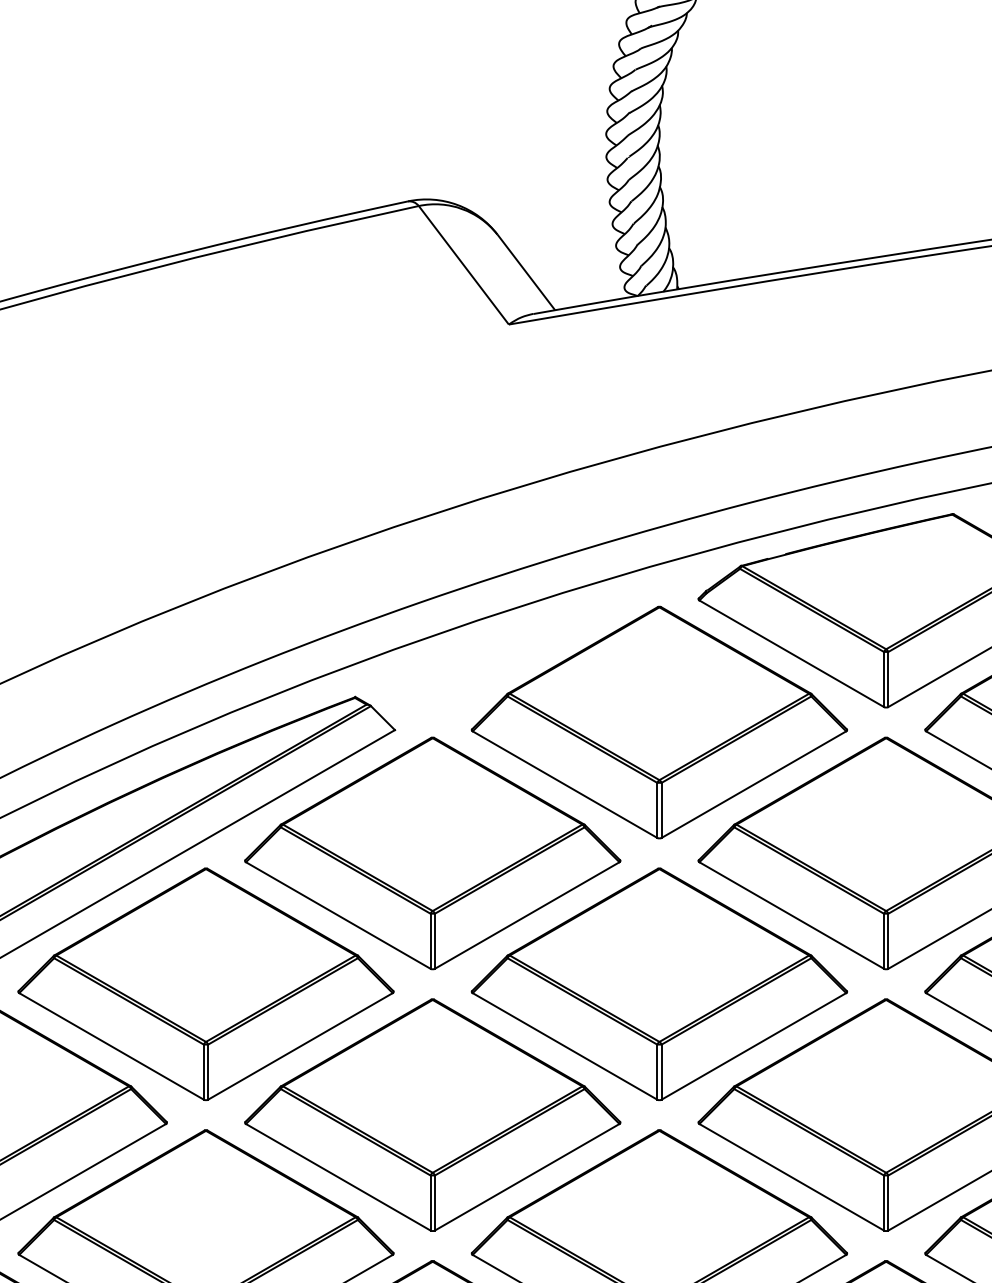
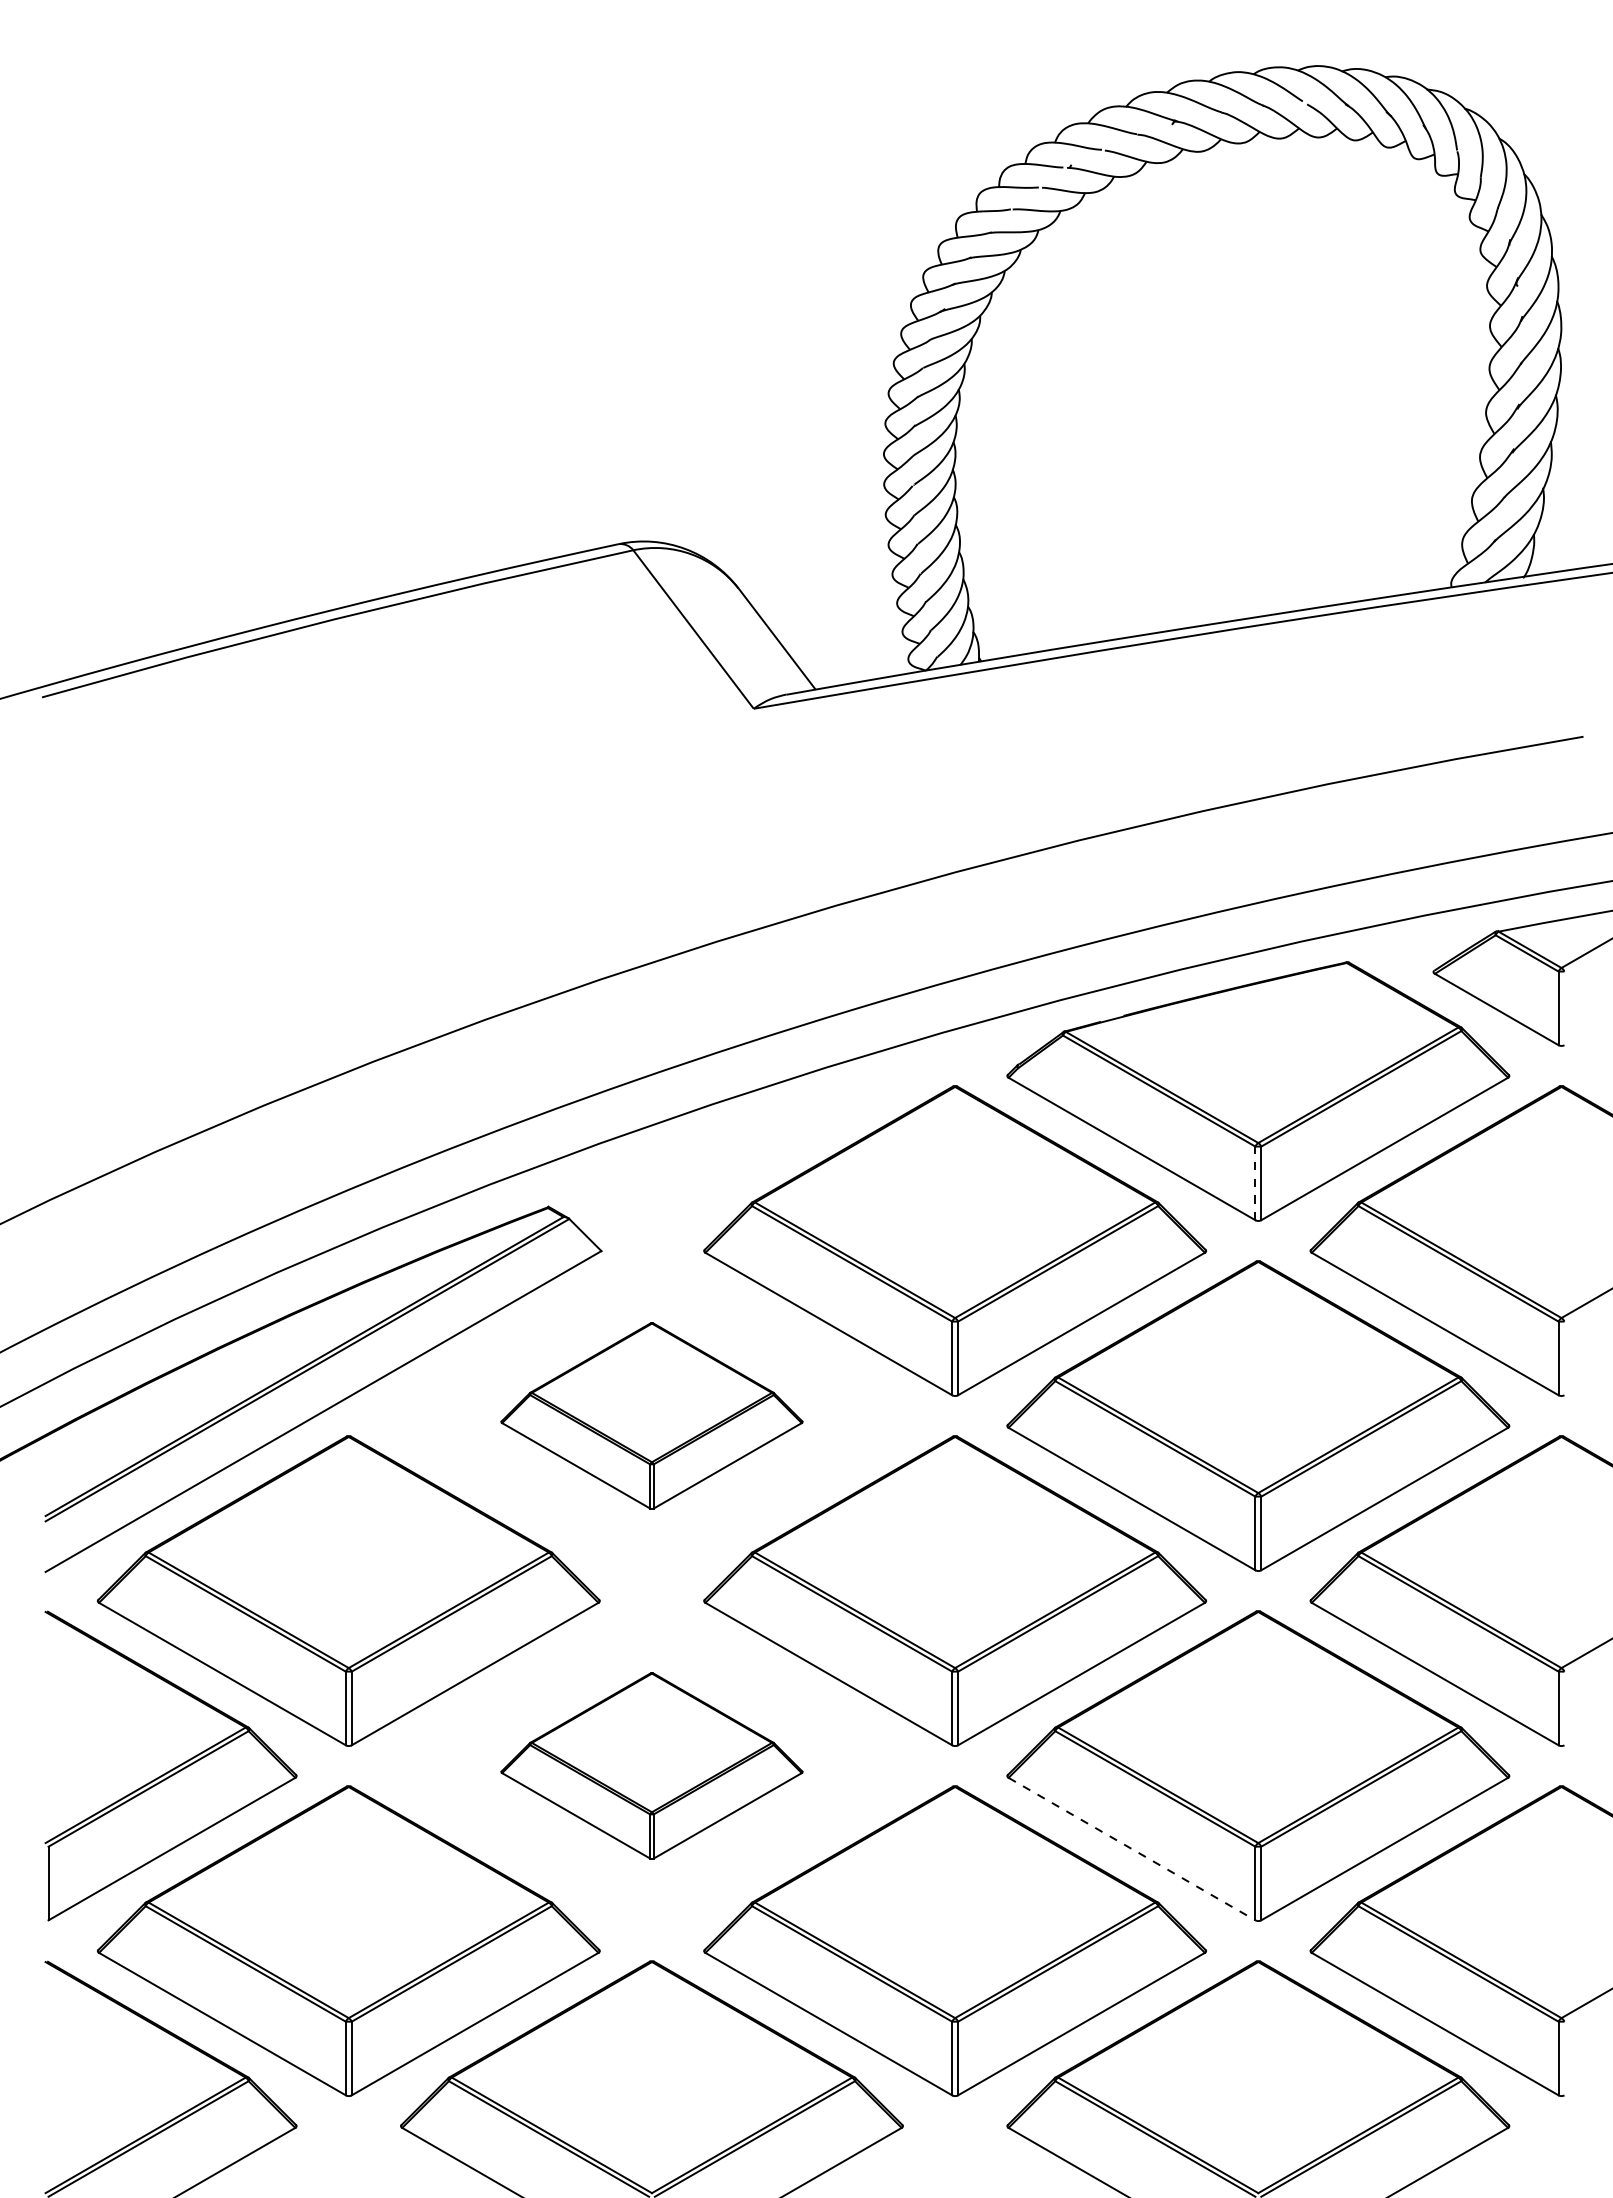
line: (884, 679) -> (1255, 1183), solid -> dashed
part: (432, 853) -> (651, 1415), size x0.6
part: (432, 1114) -> (651, 1765), size x0.6
line: (792, 1177) -> (1132, 1849), solid -> dashed

